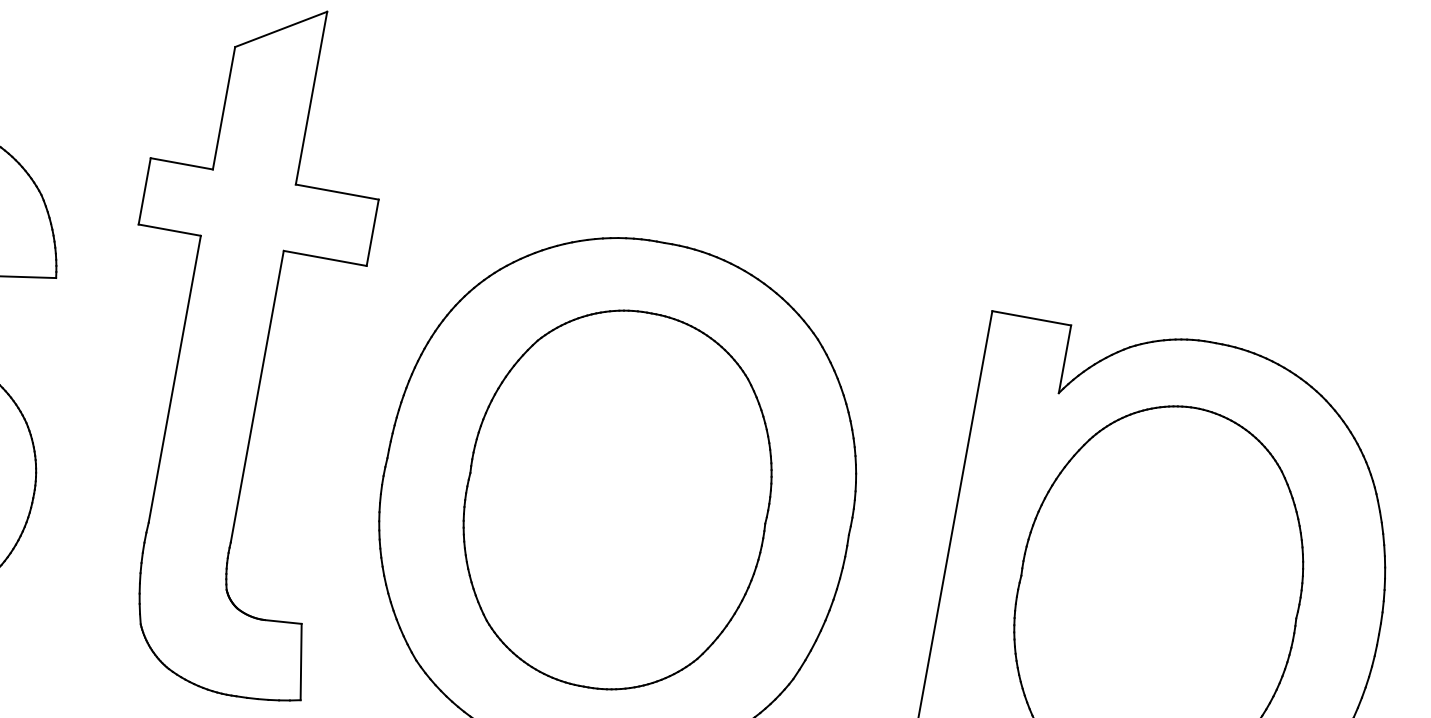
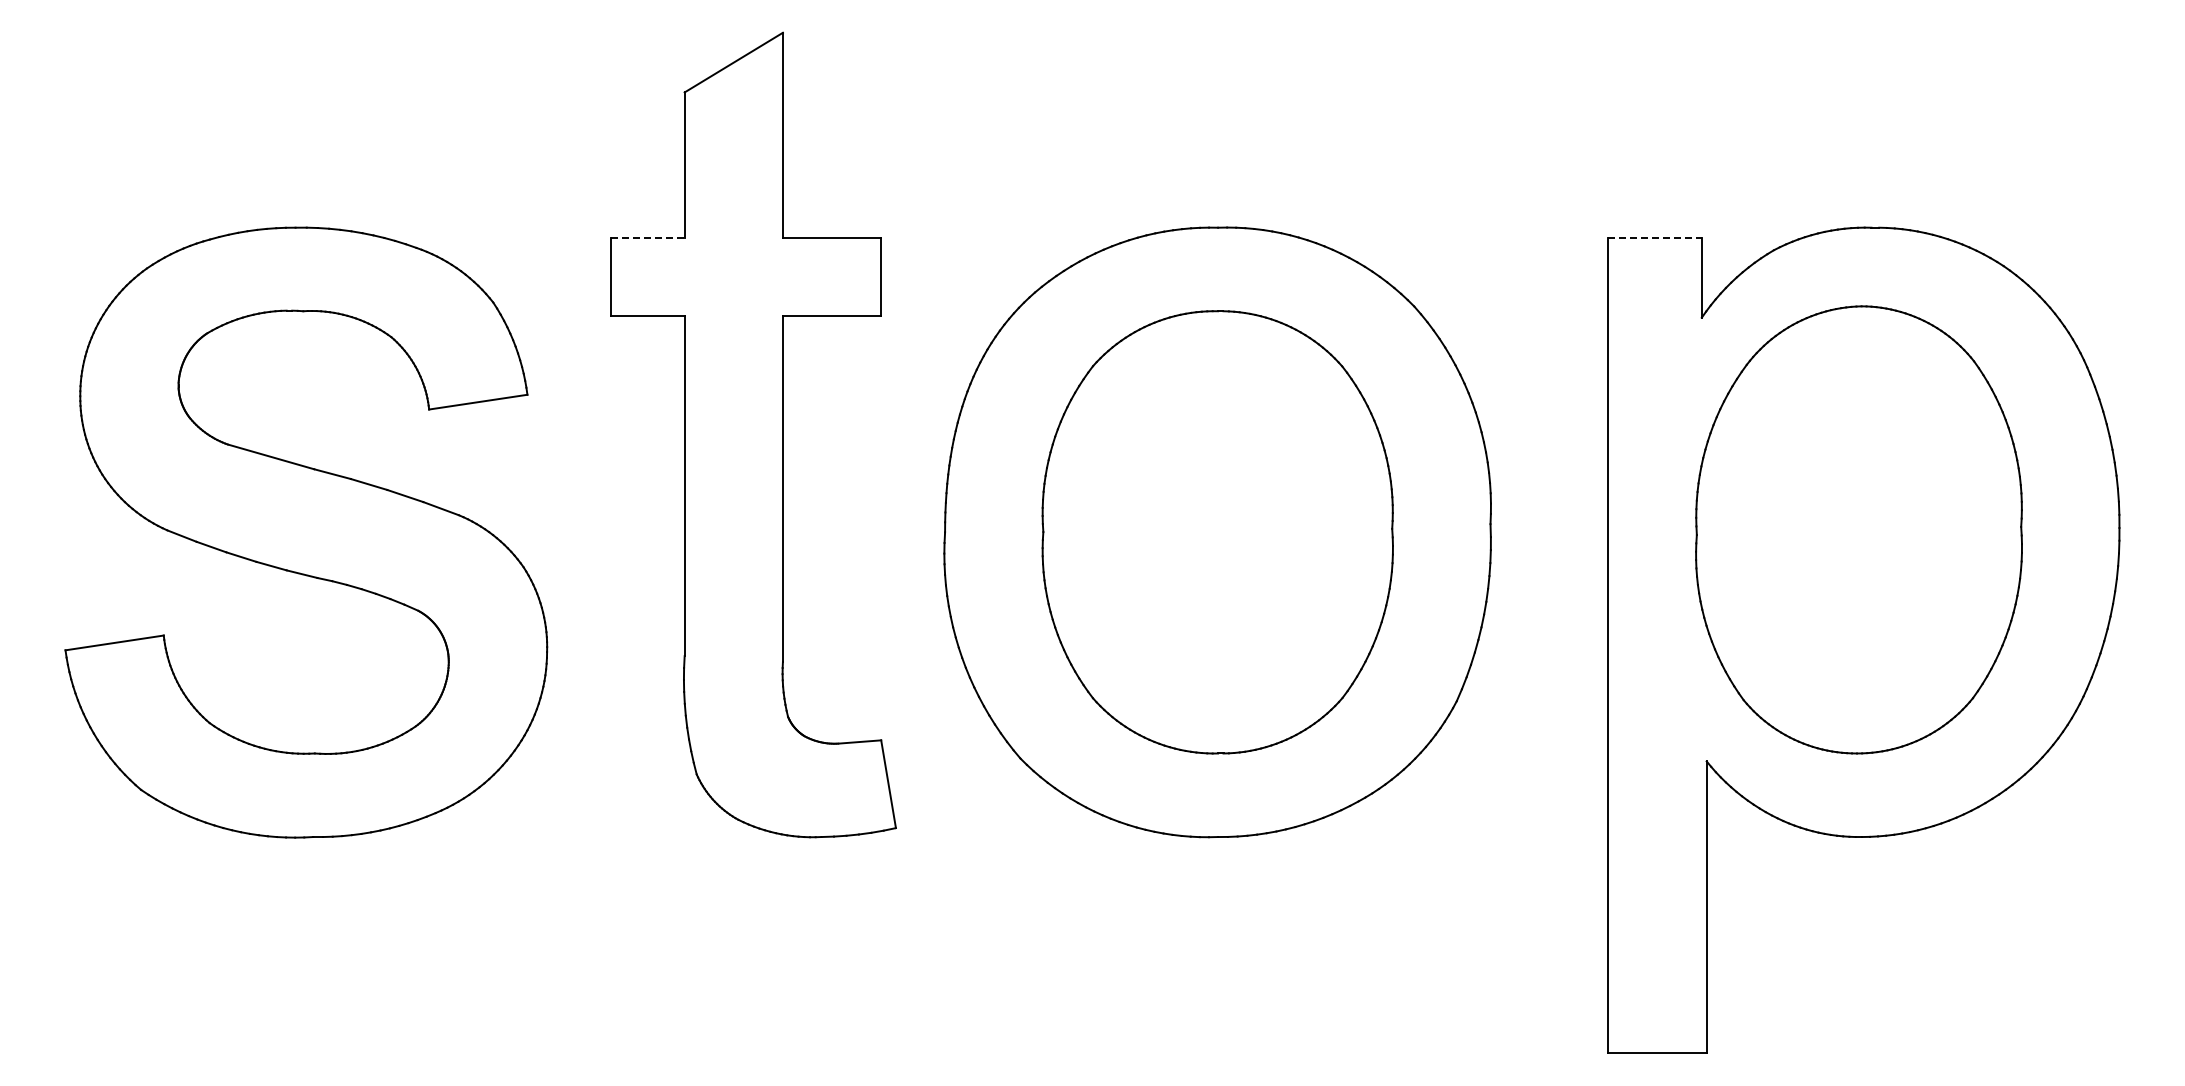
line: (181, 163) -> (647, 237), solid -> dashed
line: (1032, 318) -> (1655, 237), solid -> dashed

